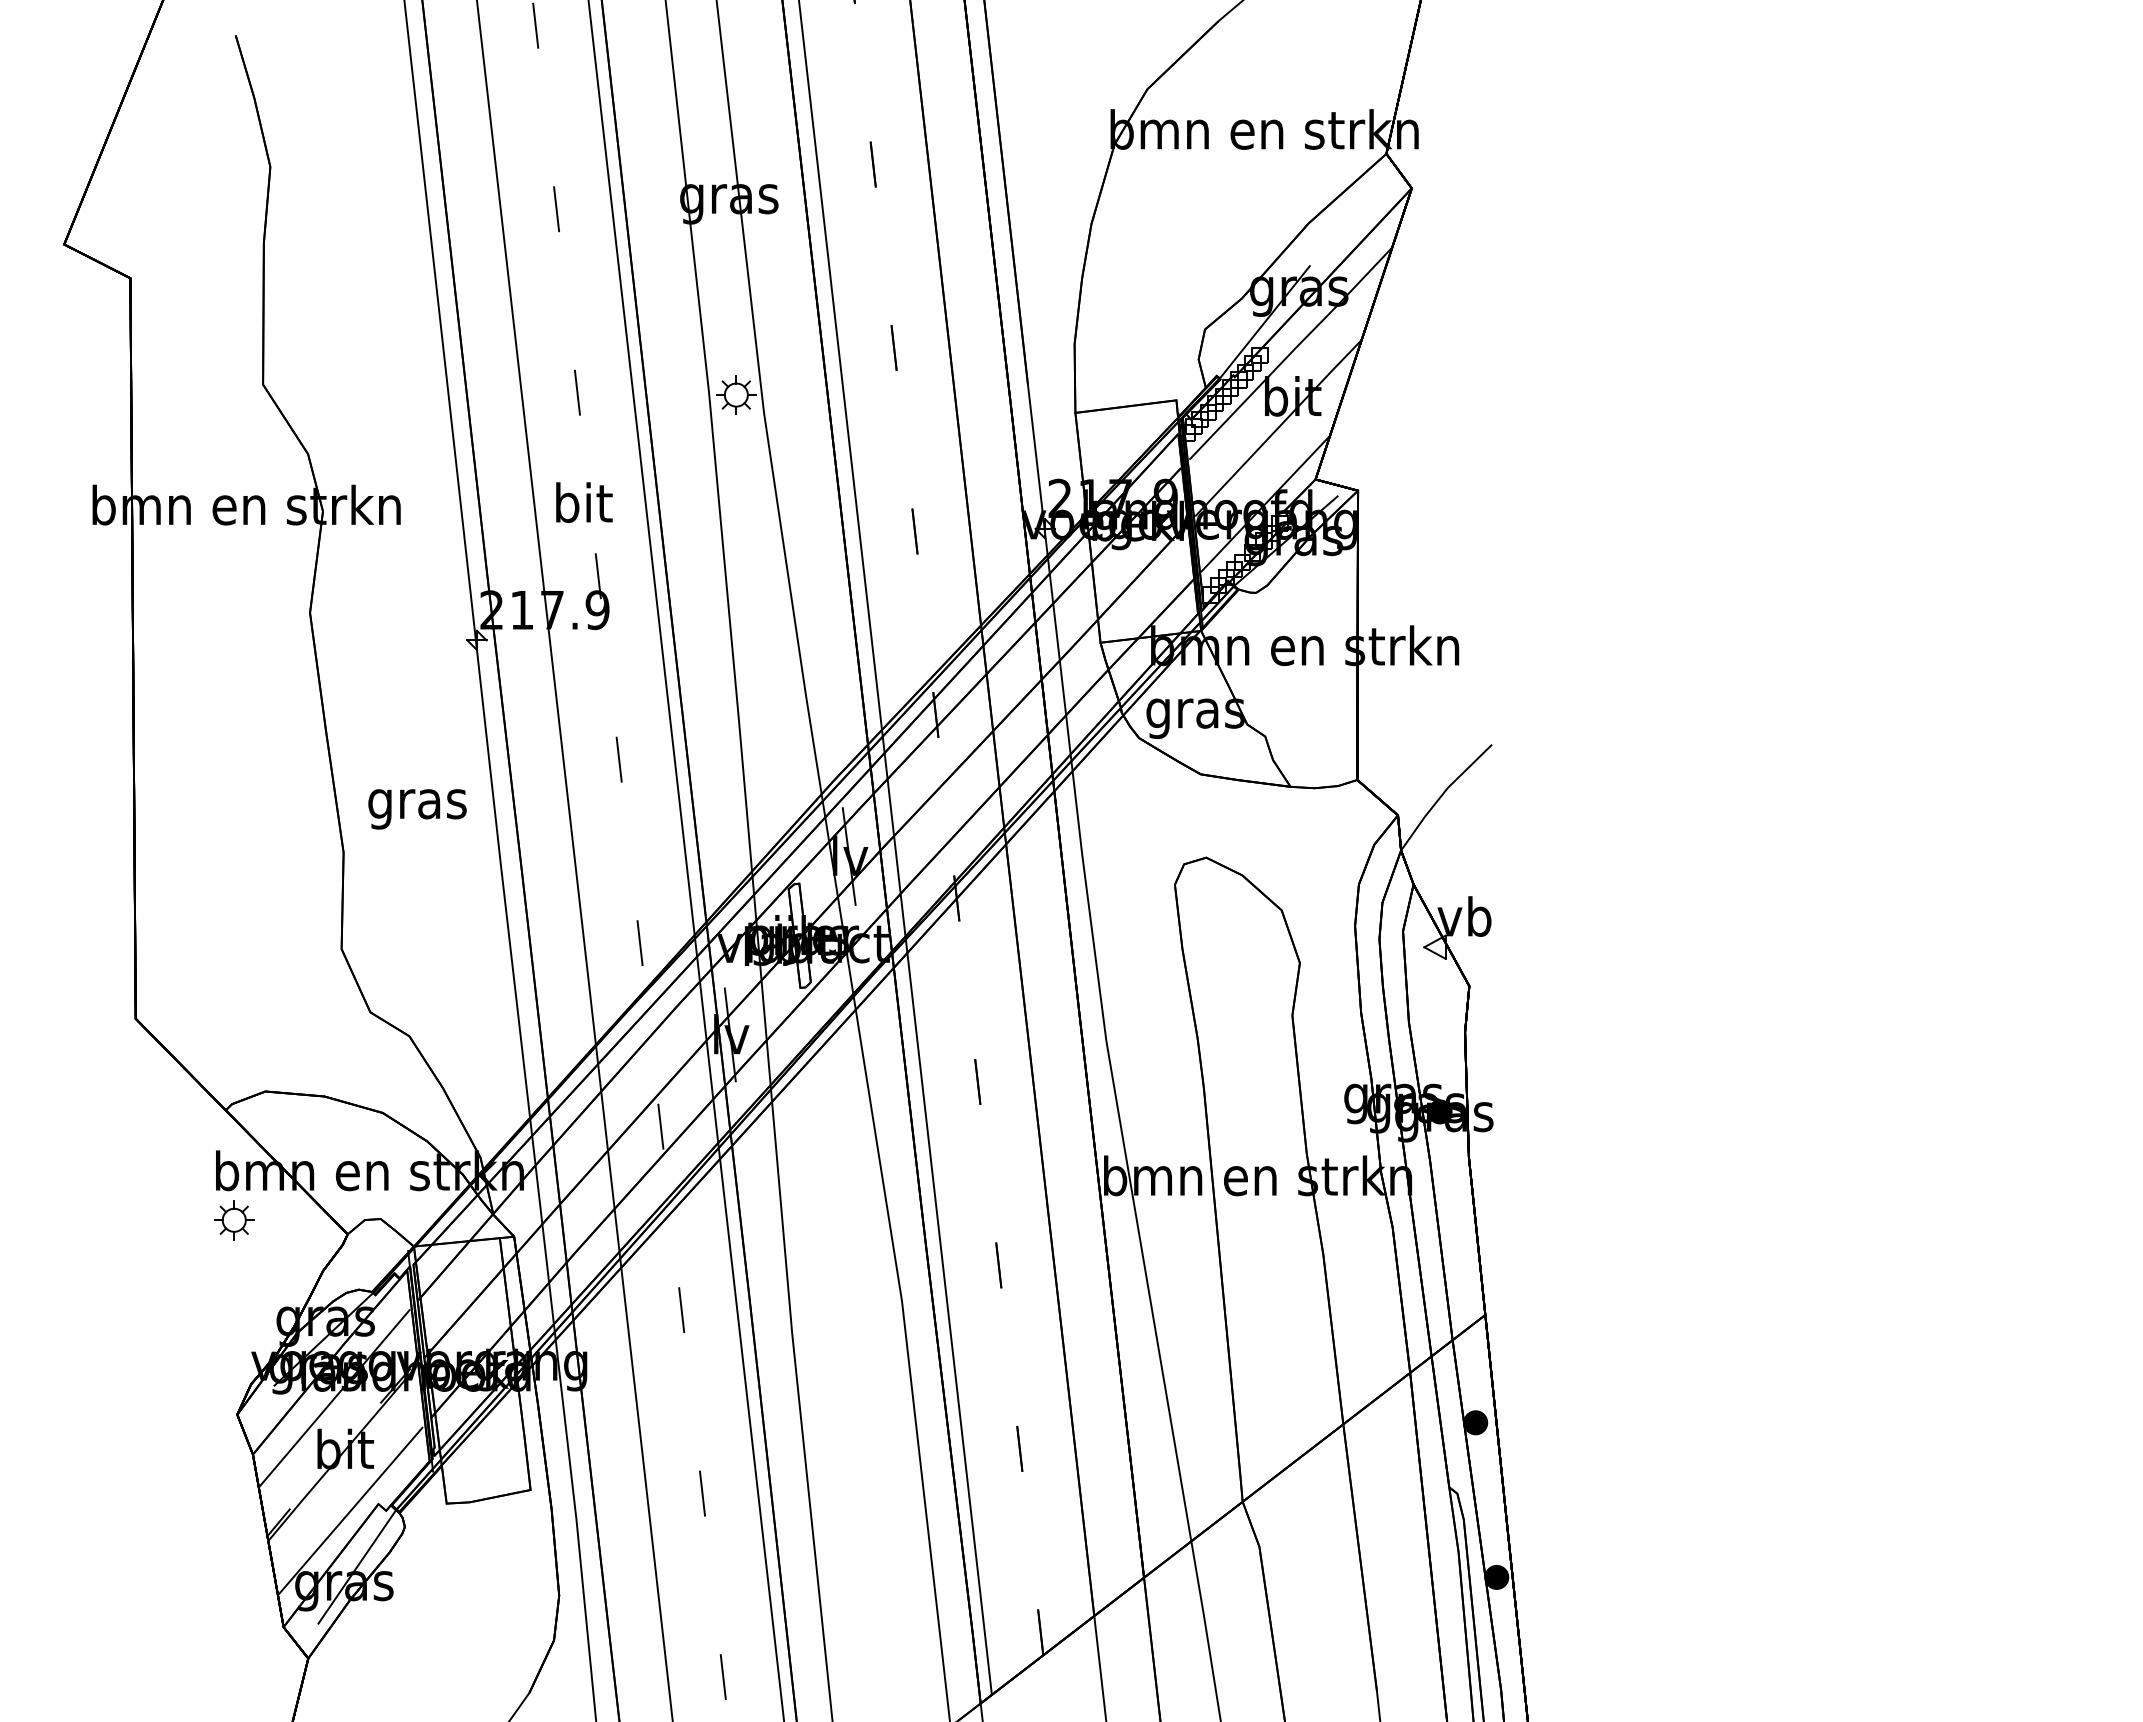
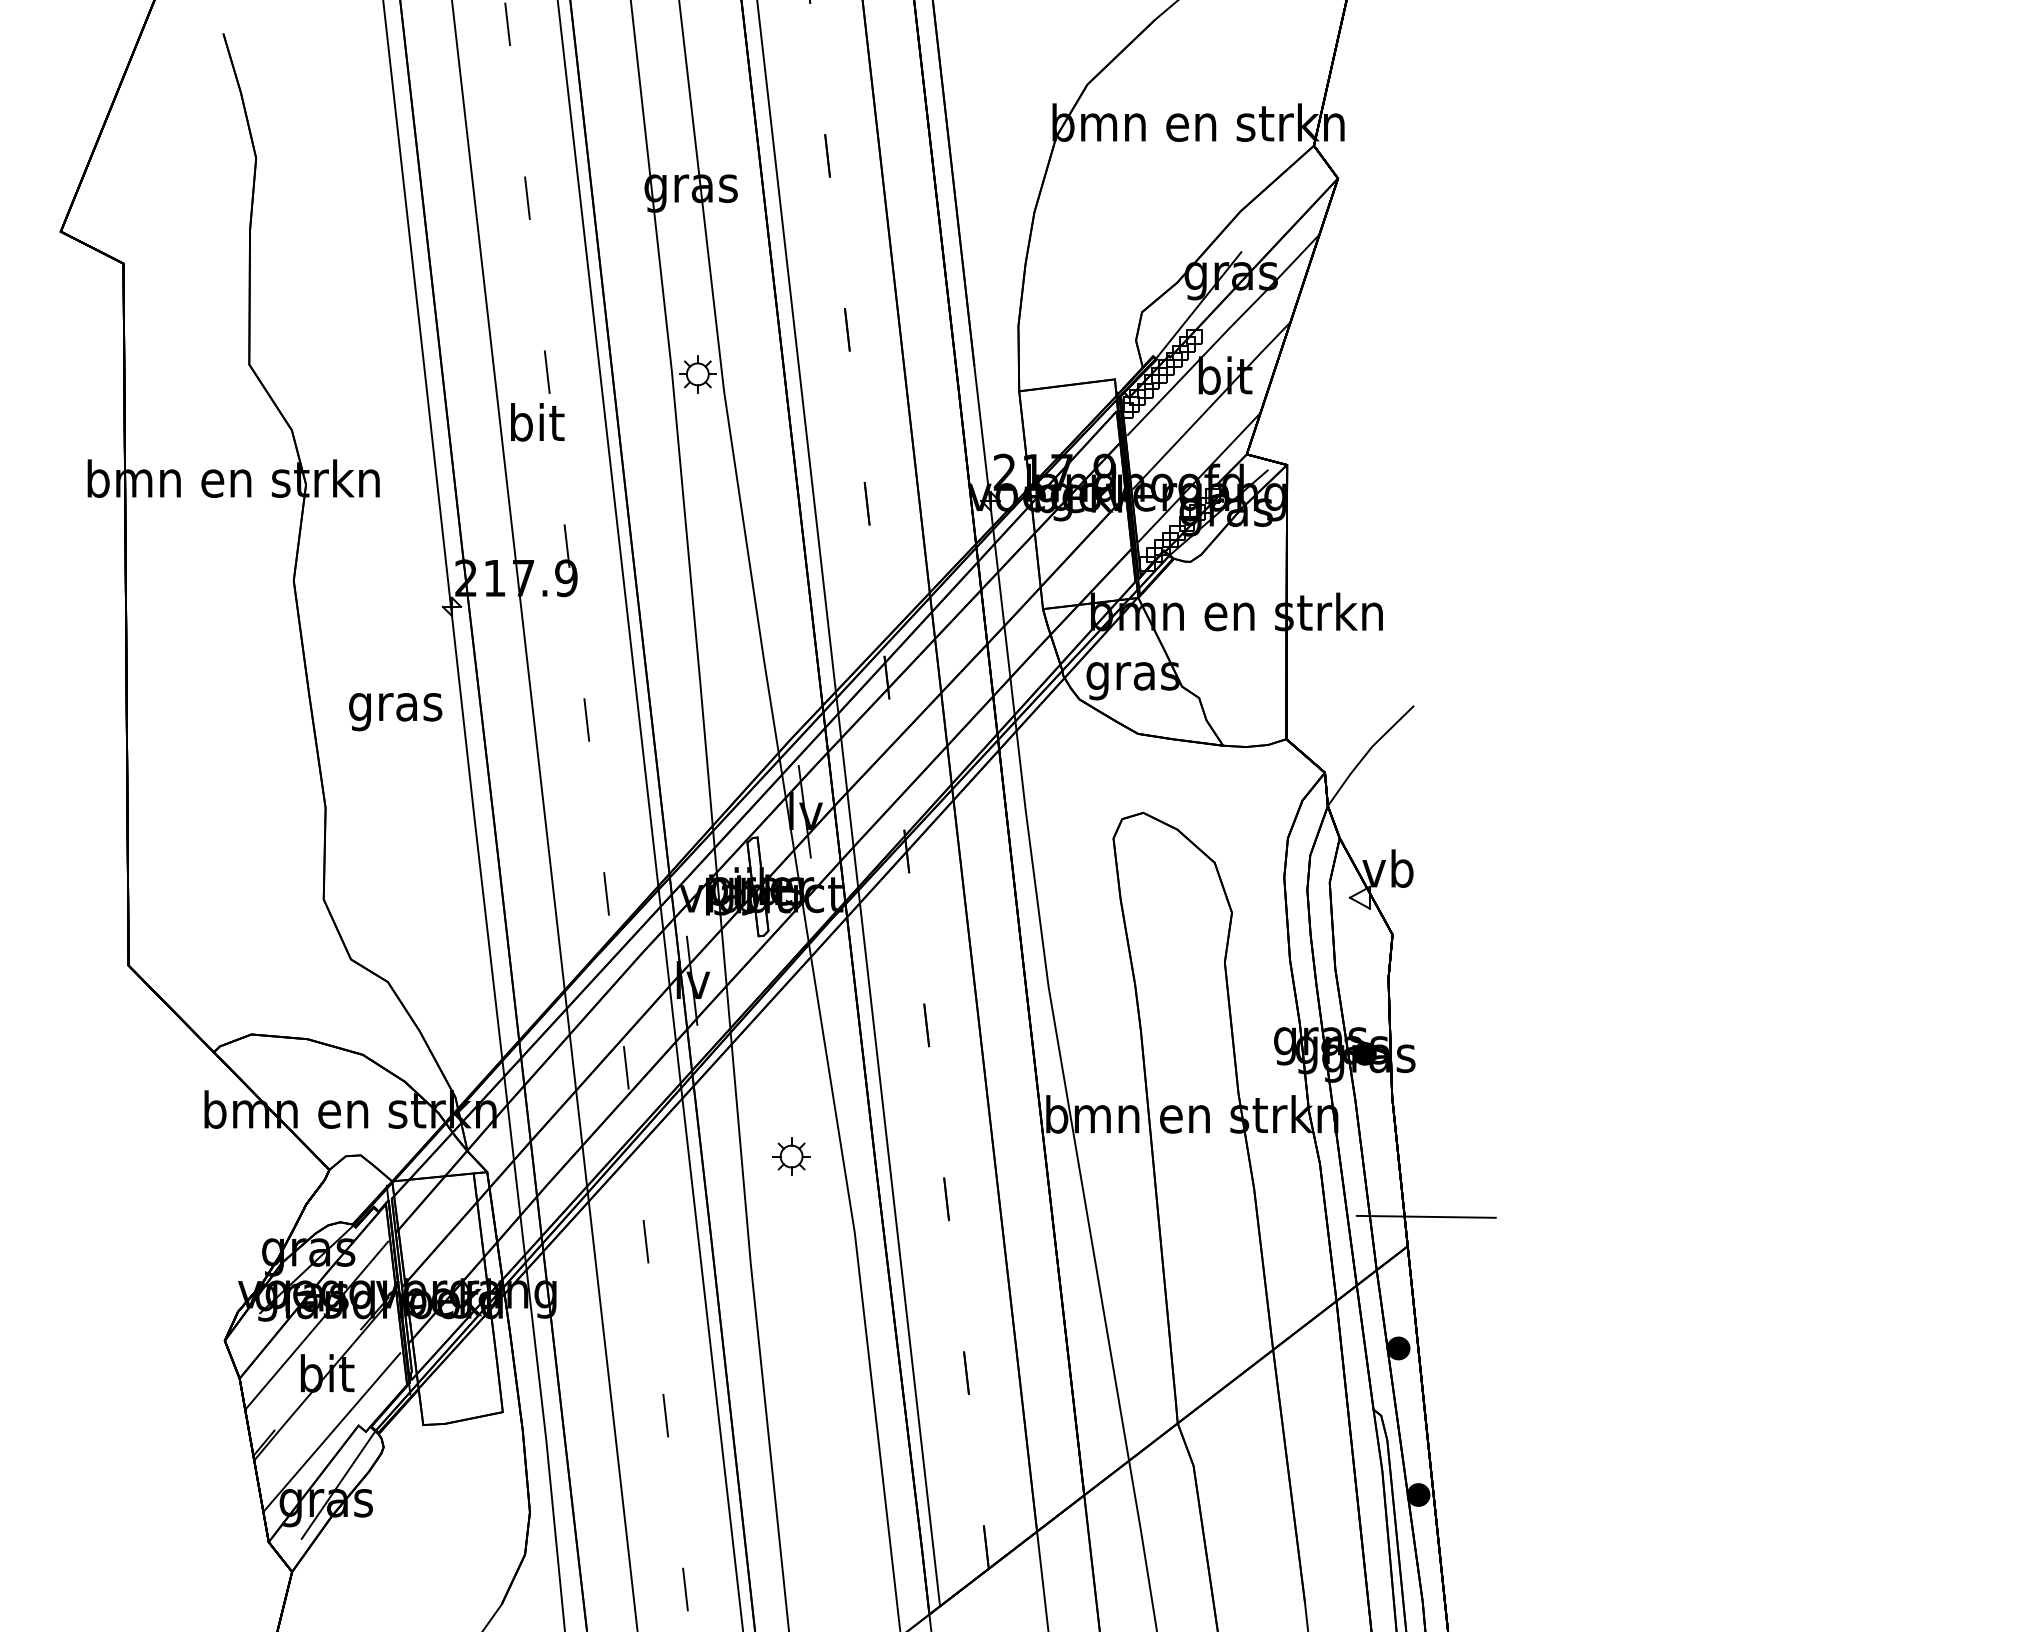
text: (584, 502) -> (537, 422), moved
text: (417, 809) -> (395, 712), moved
part: (234, 1220) -> (791, 1156), moved
line: (1504, 1283) -> (1425, 1216), added

